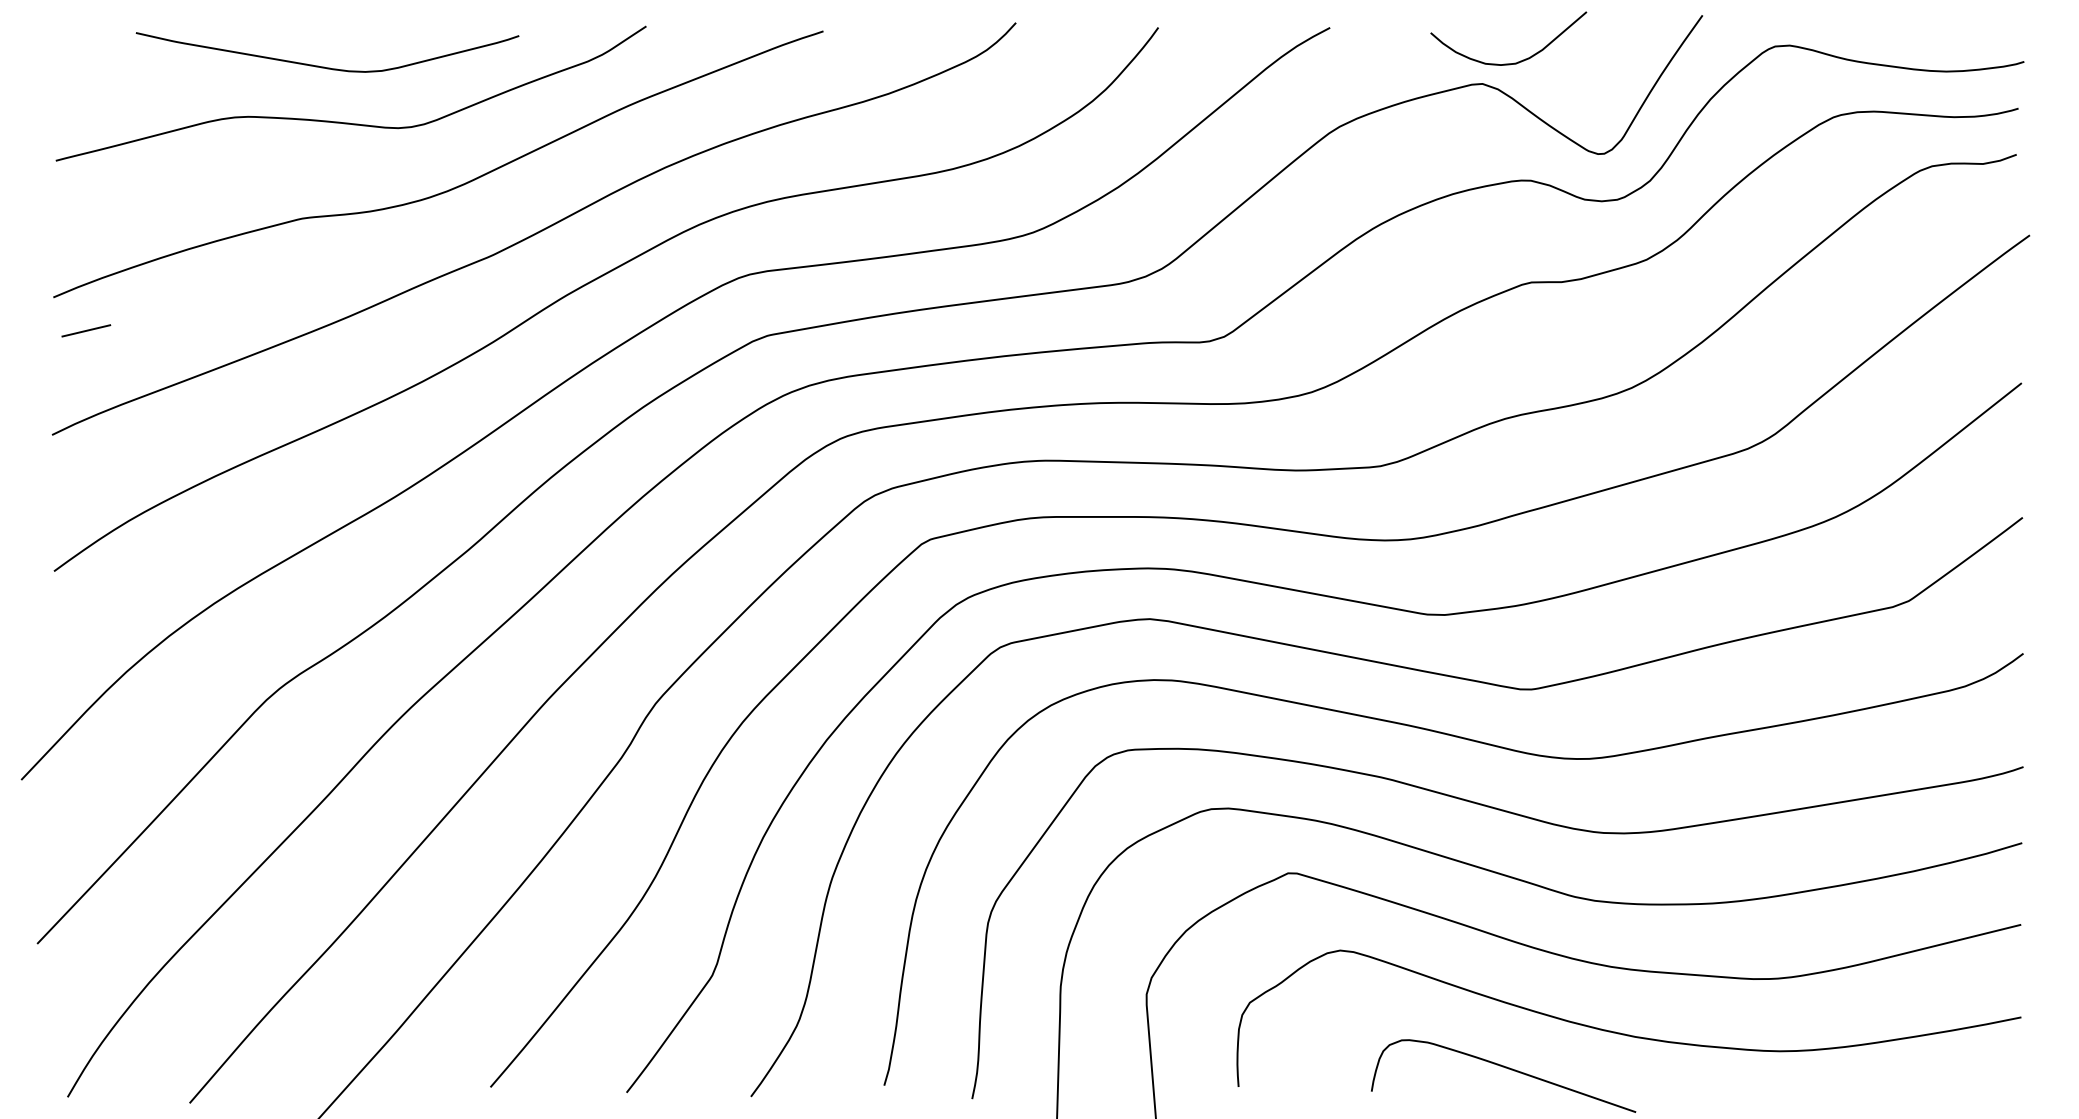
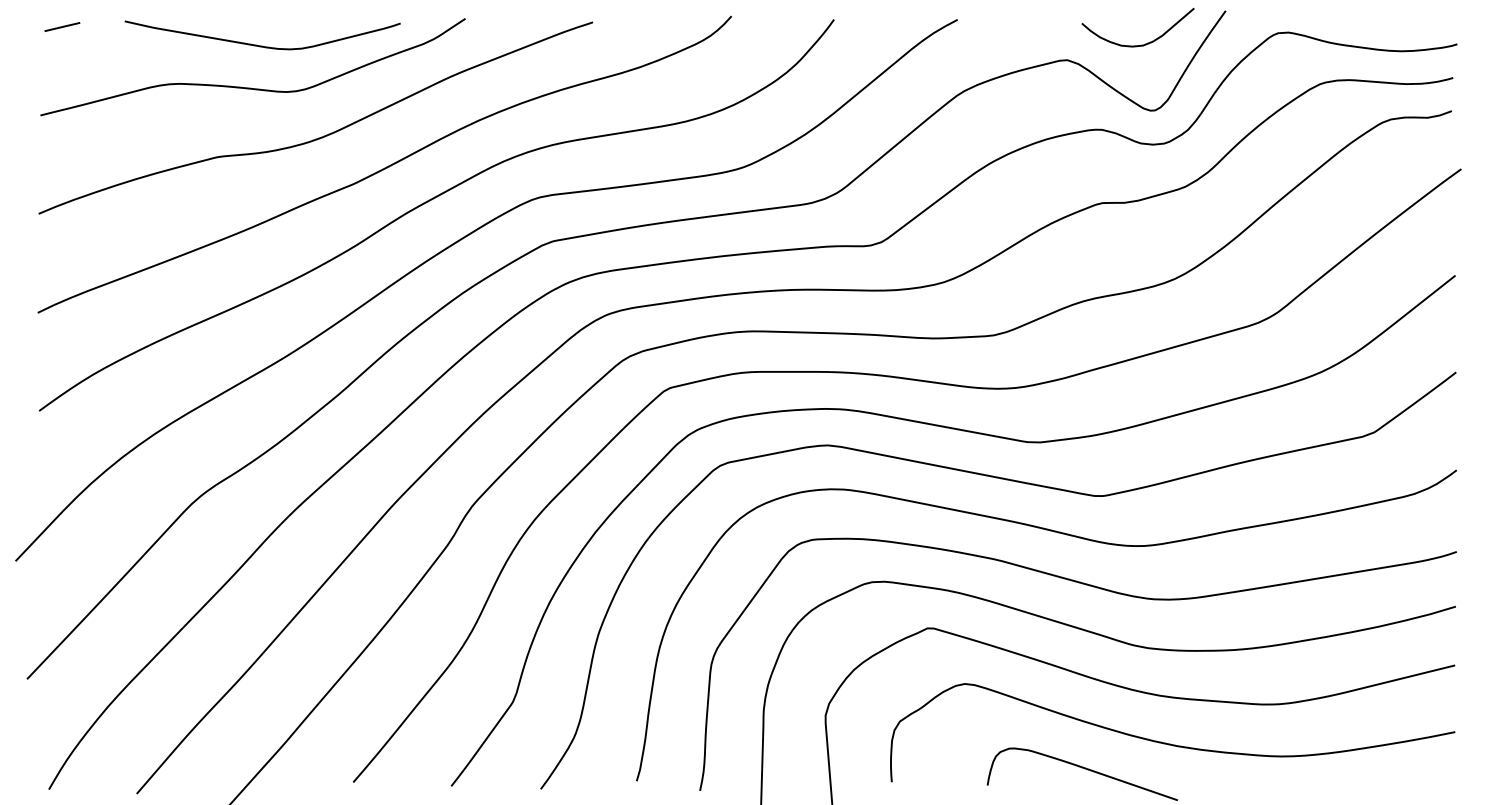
curve: (1514, 62) -> (1142, 44), moved
curve: (324, 66) -> (260, 45), moved
line: (86, 330) -> (62, 26), moved

